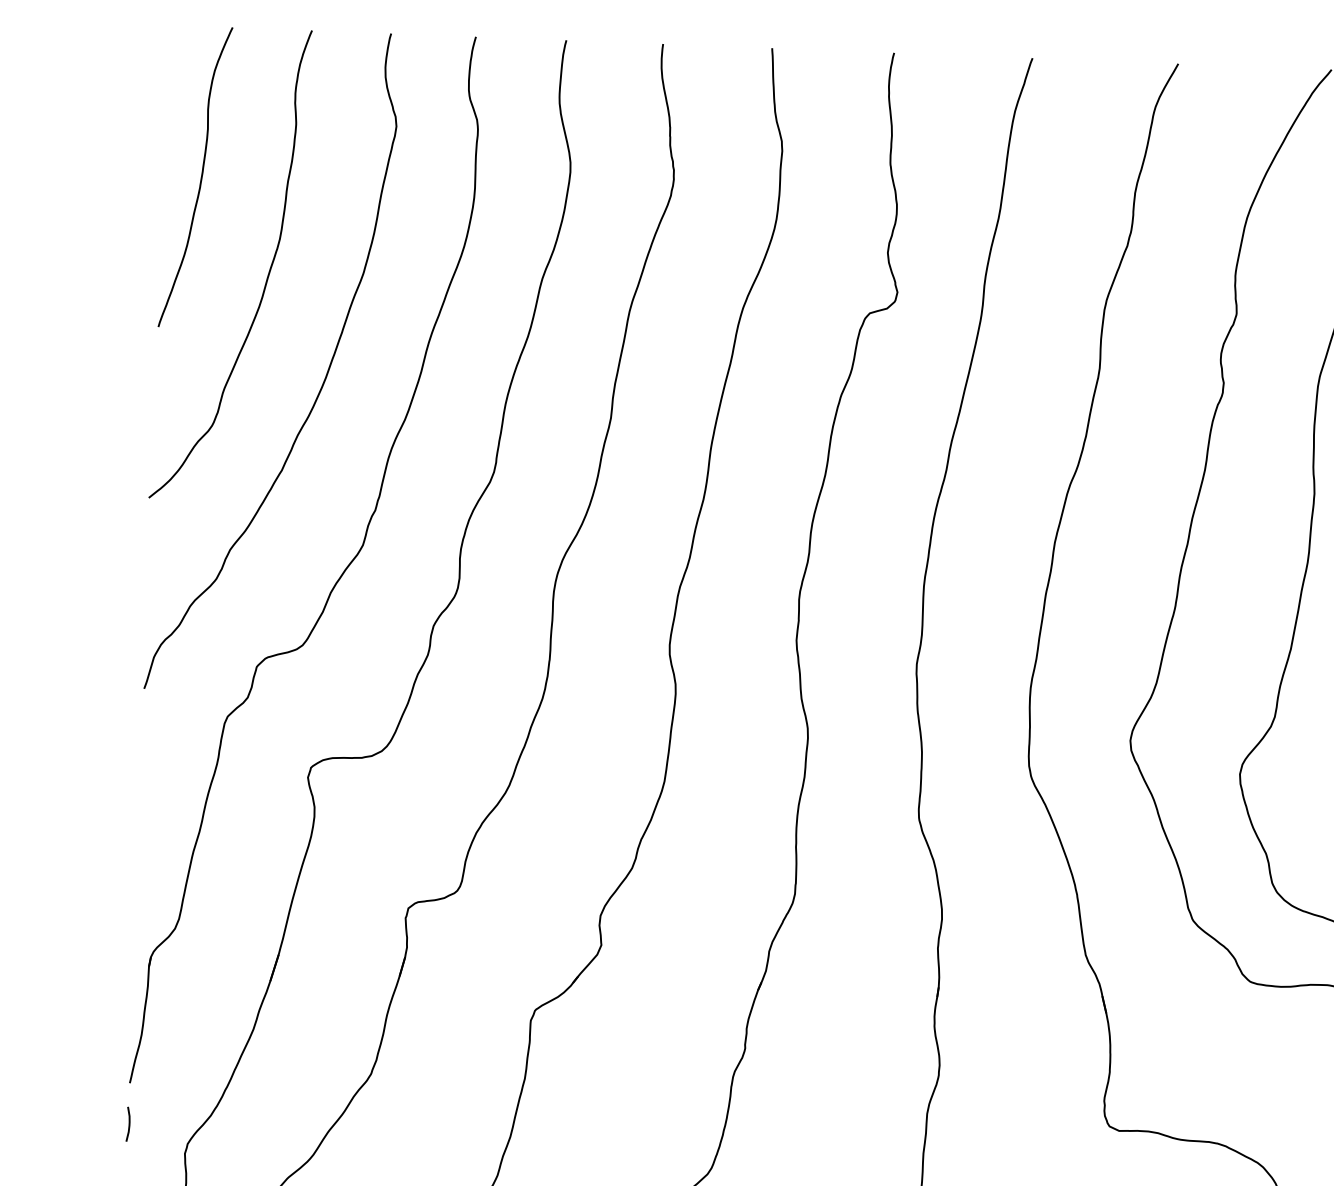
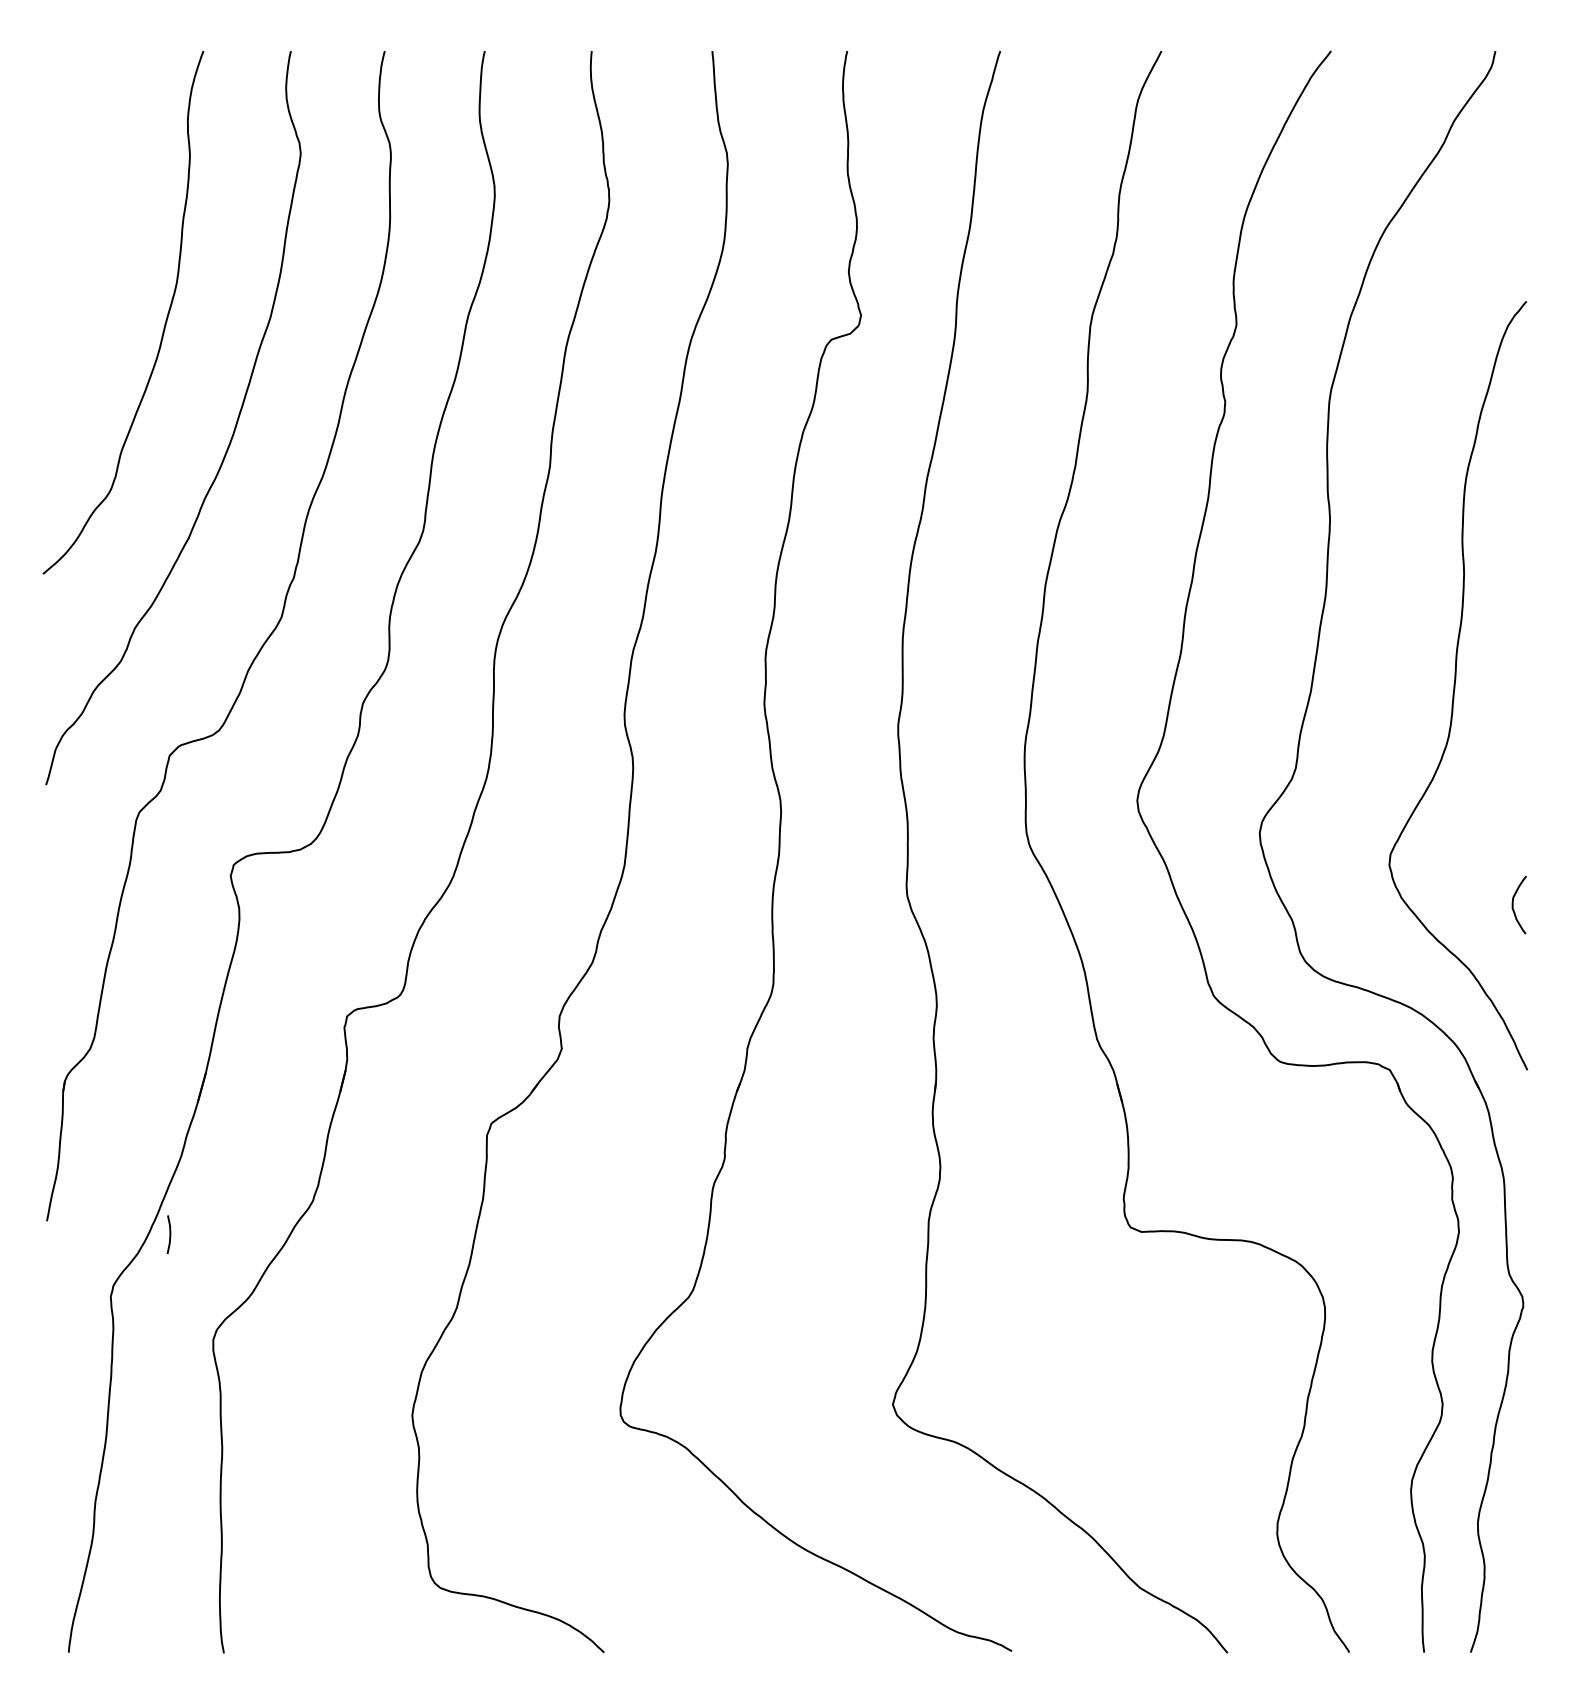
curve: (200, 178) -> (86, 219), removed
curve: (128, 1124) -> (169, 1234), moved

